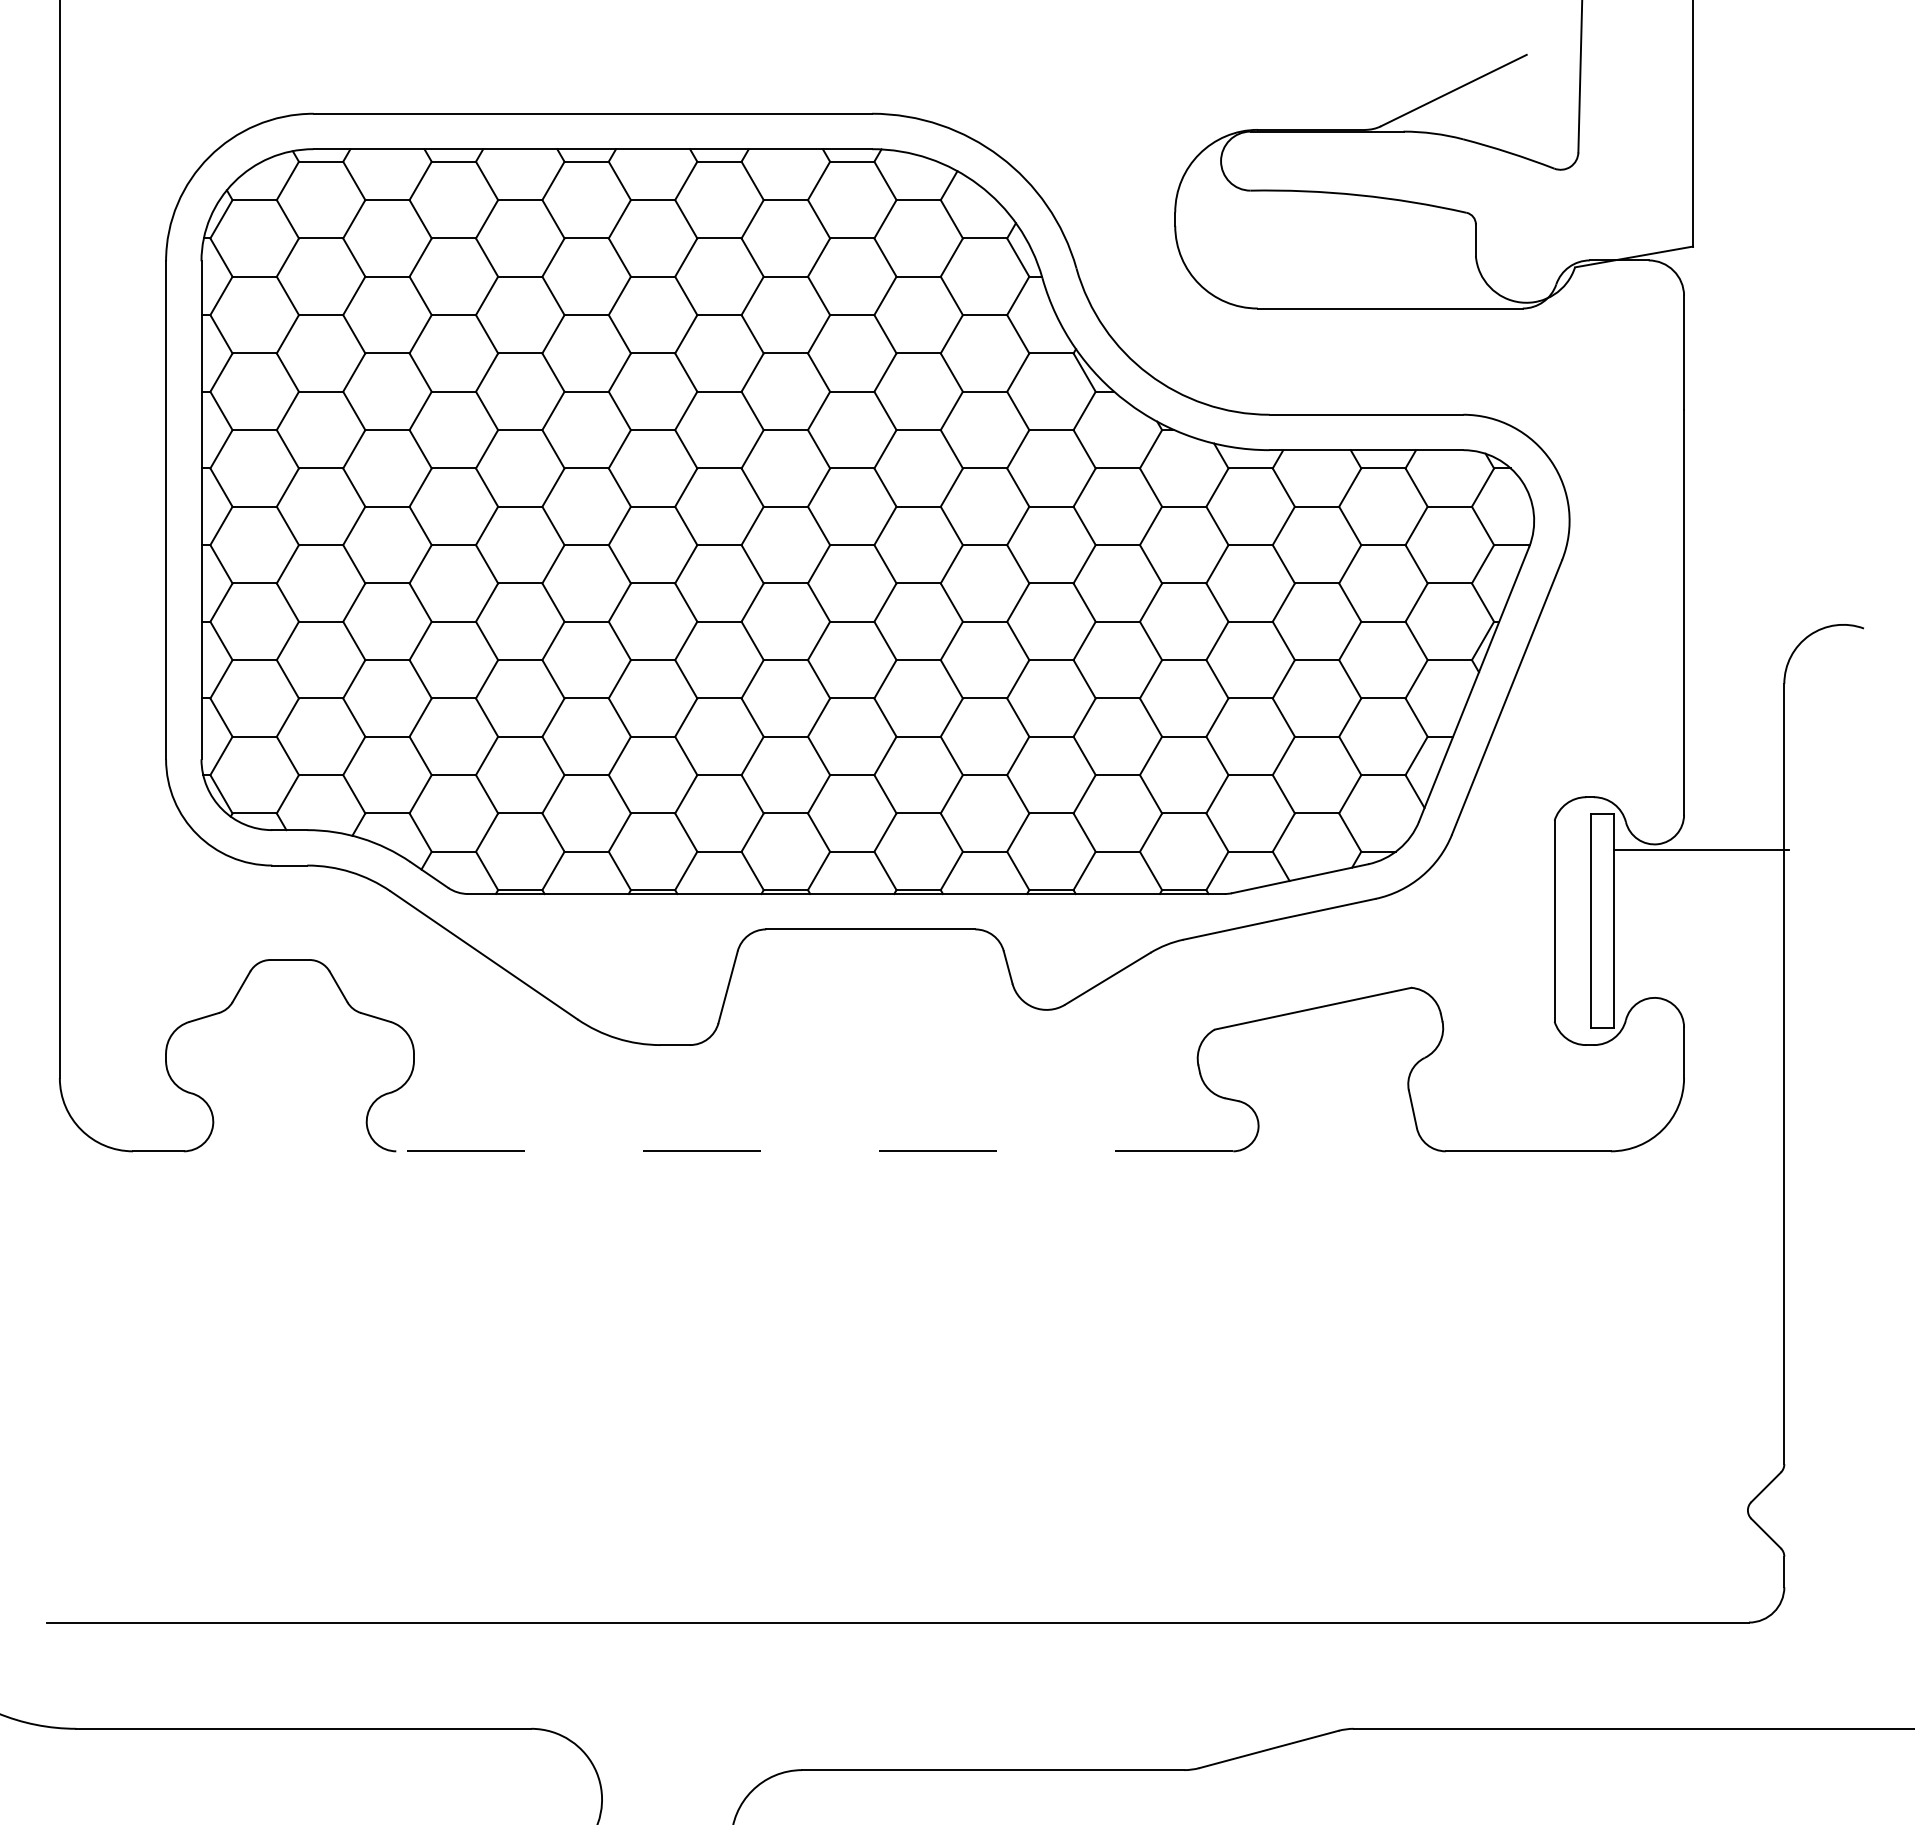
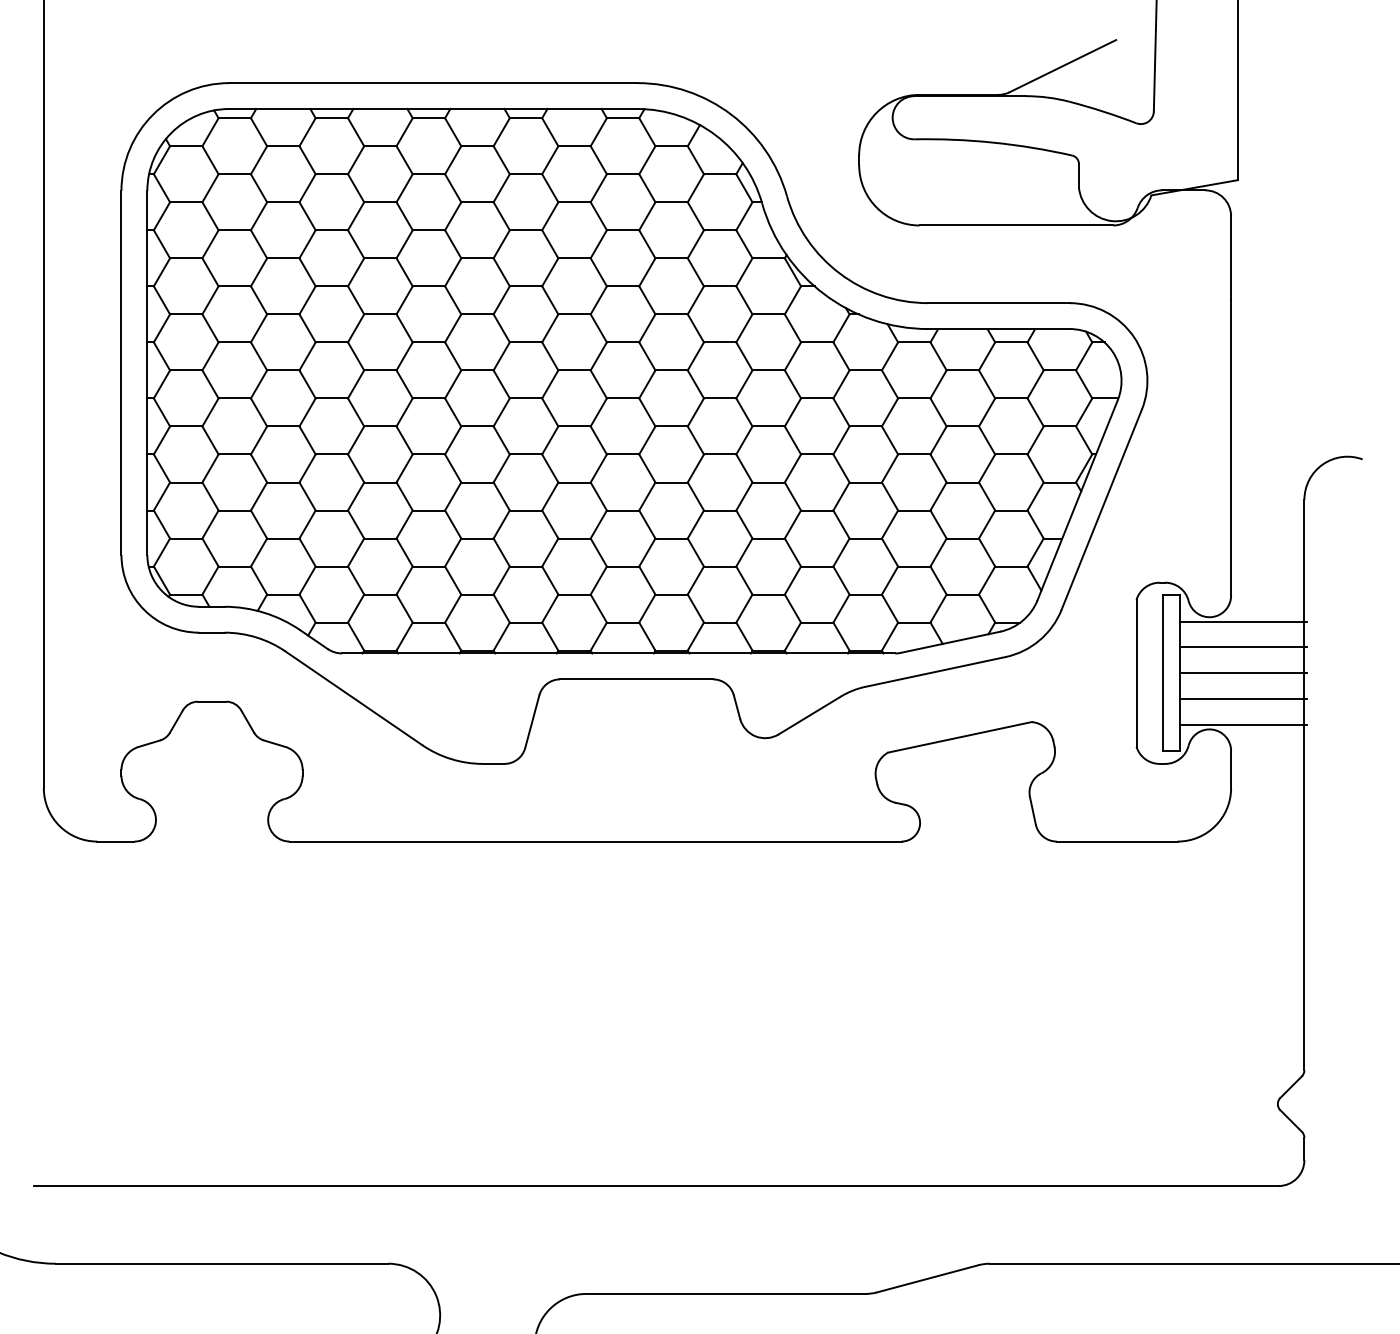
line: (1701, 885) -> (1243, 647), added
line: (1701, 921) -> (1243, 673), added
line: (1701, 956) -> (1243, 699), added
line: (1701, 991) -> (1243, 724), added
line: (814, 1151) -> (595, 841), dashed -> solid

